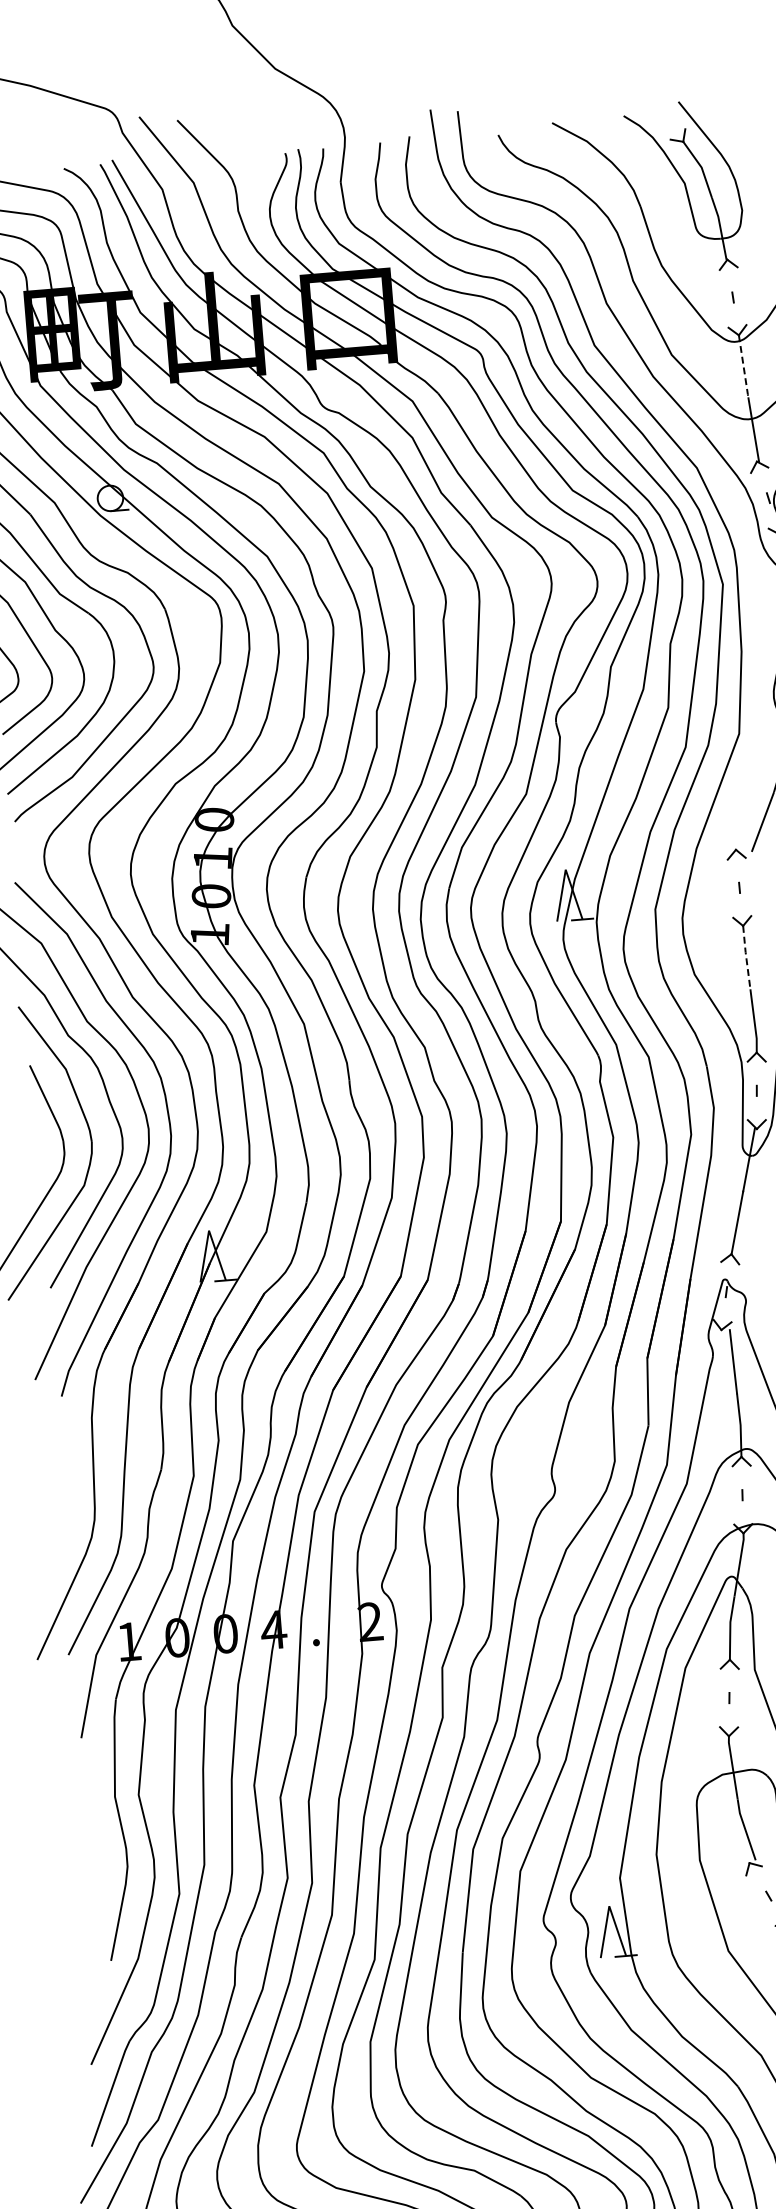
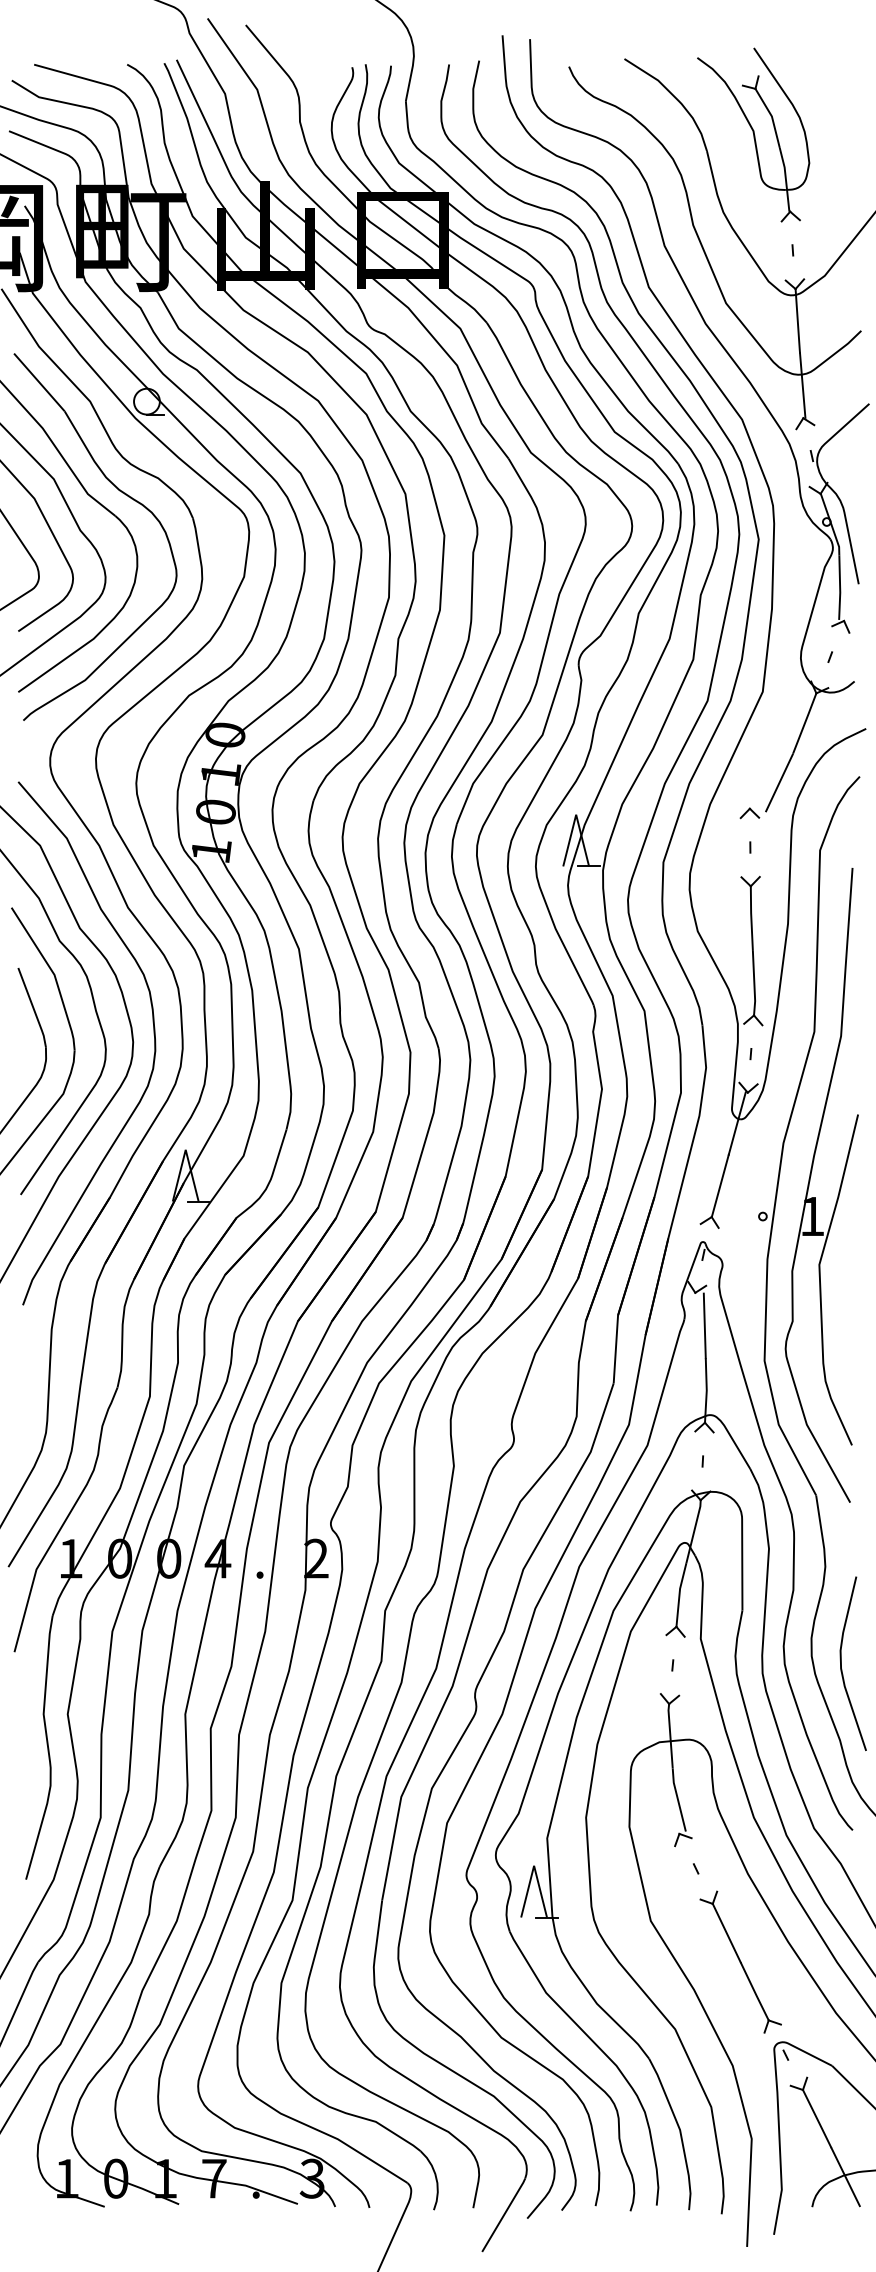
line: (743, 368) -> (797, 322), dashed -> solid
line: (746, 957) -> (751, 918), dashed -> solid

